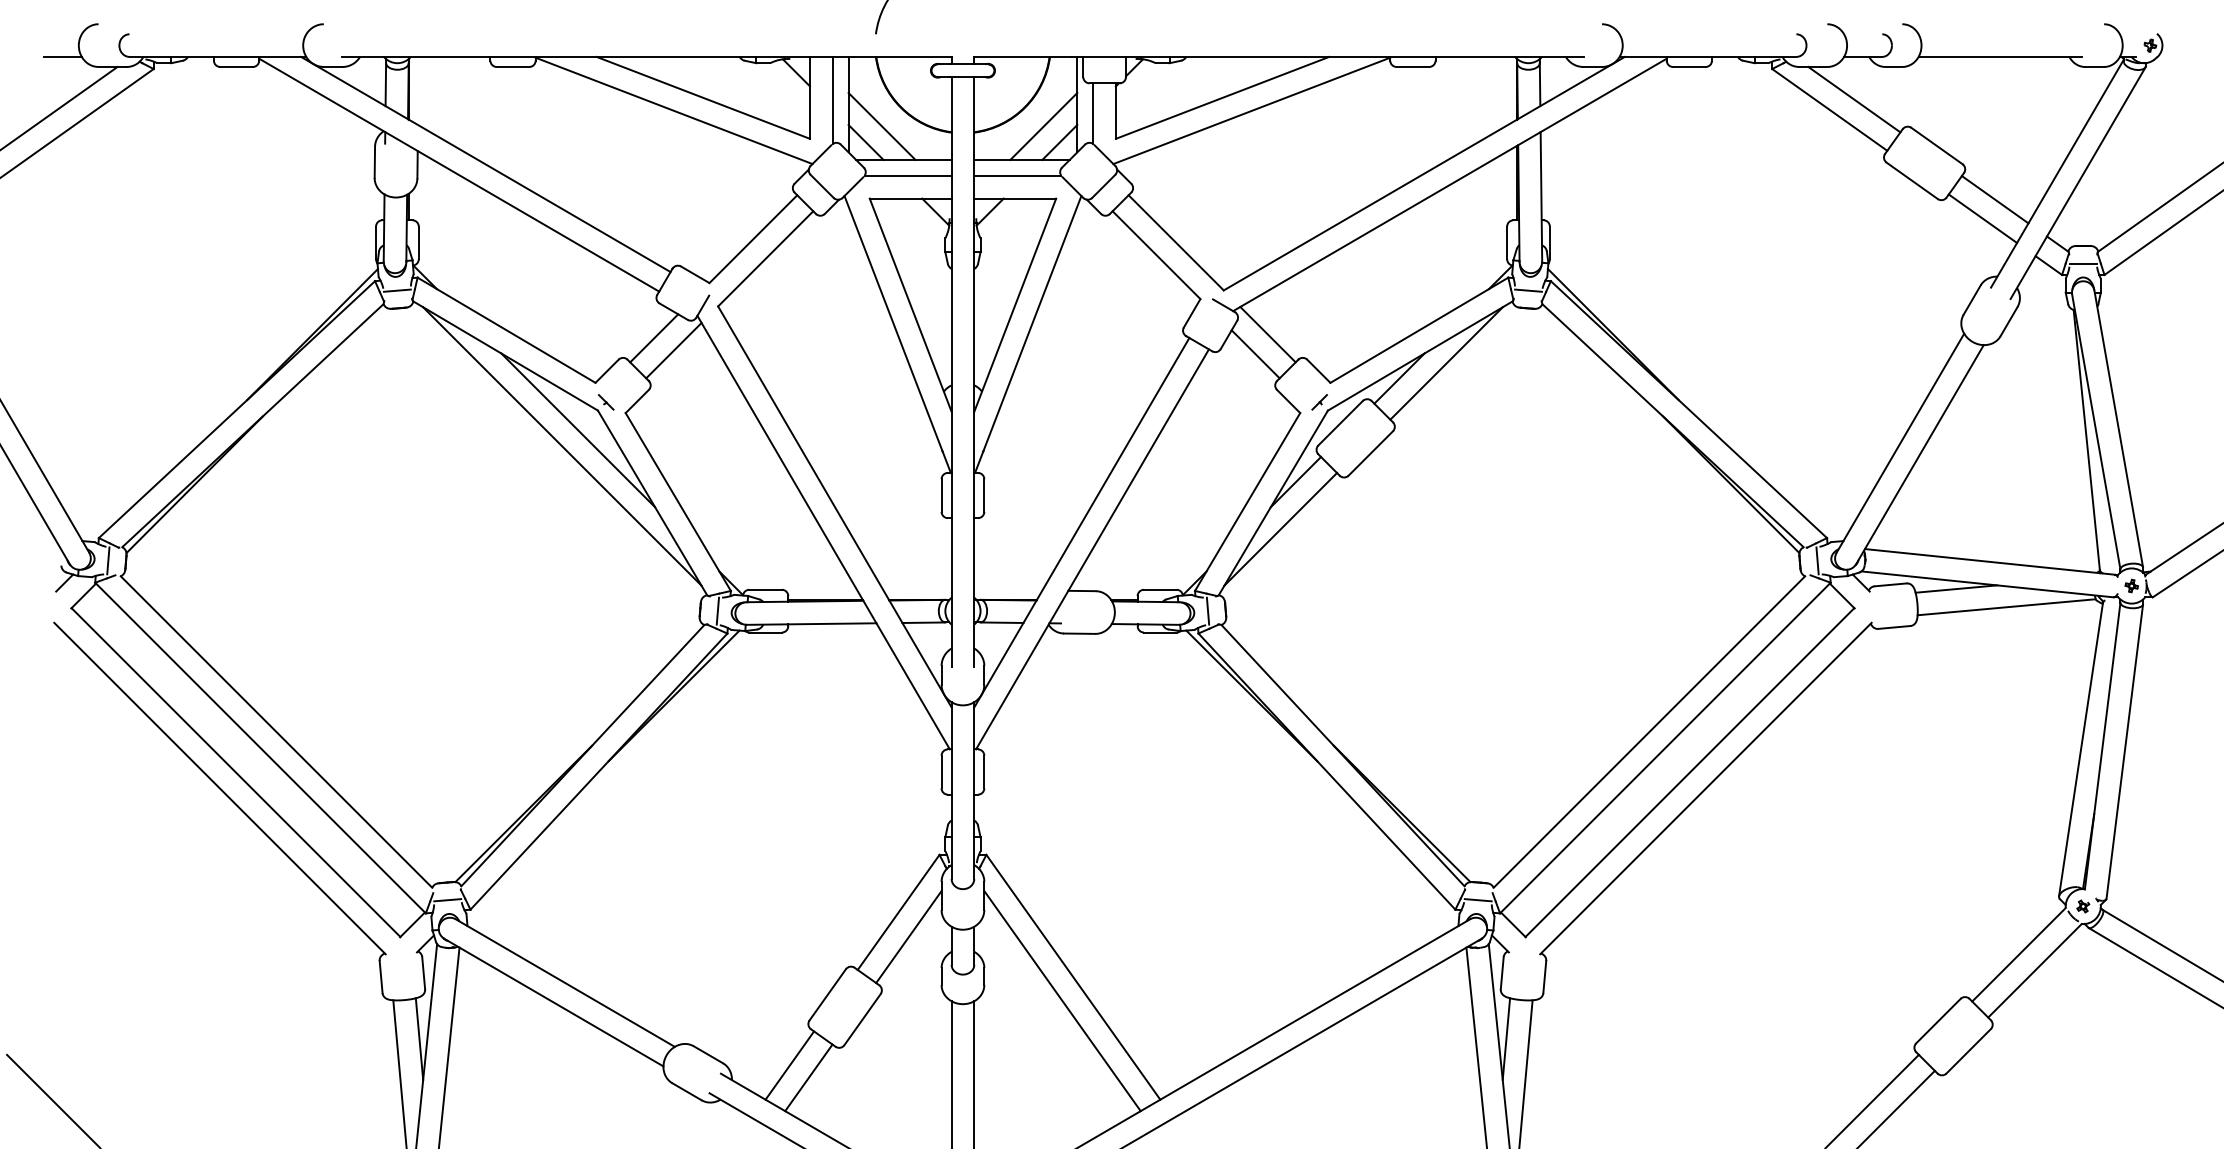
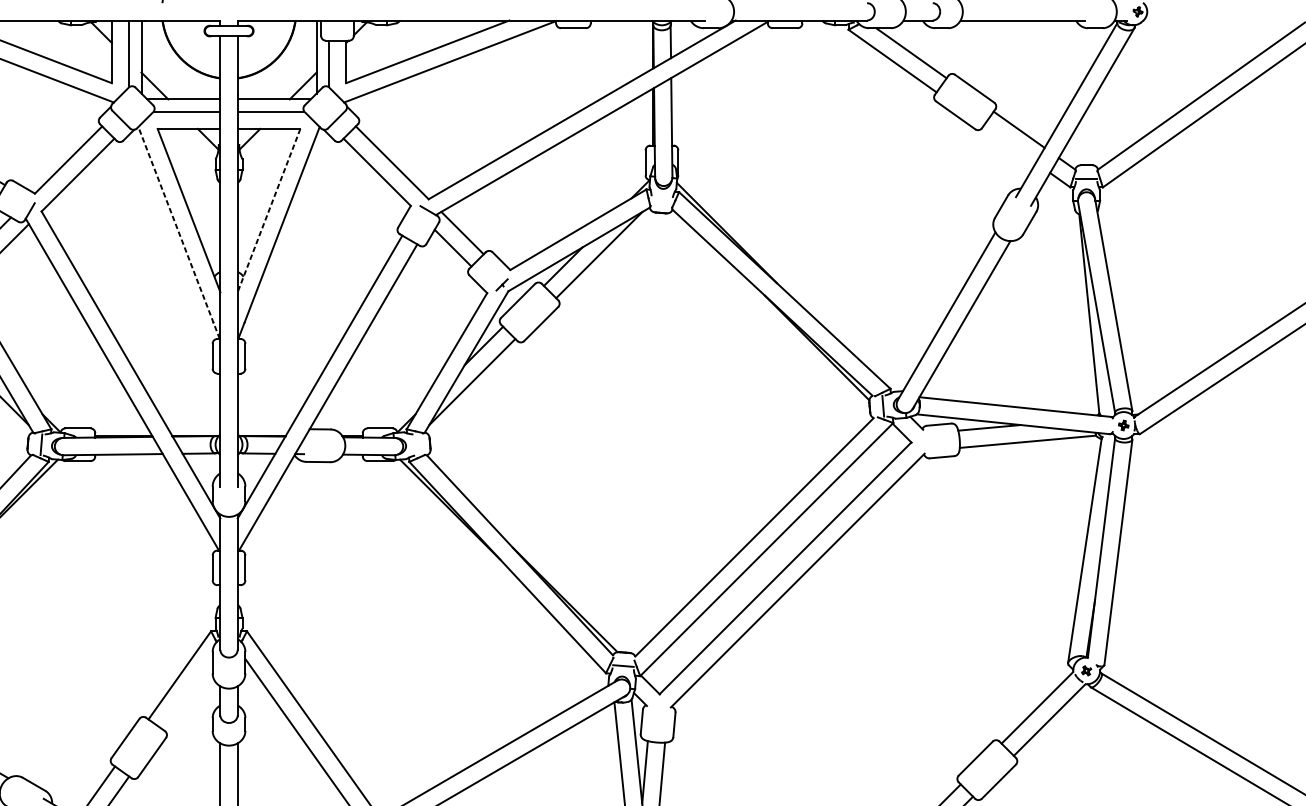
line: (881, 125) -> (166, 73), removed
line: (1043, 125) -> (290, 73), removed
line: (1982, 218) -> (1009, 144), removed
line: (1528, 290) -> (661, 199), removed
line: (1015, 305) -> (269, 210), solid -> dashed
line: (897, 334) -> (178, 232), solid -> dashed
line: (1207, 610) -> (416, 444), removed
line: (908, 937) -> (187, 694), removed

